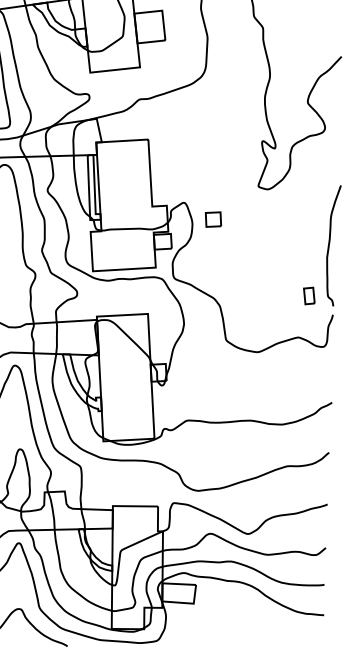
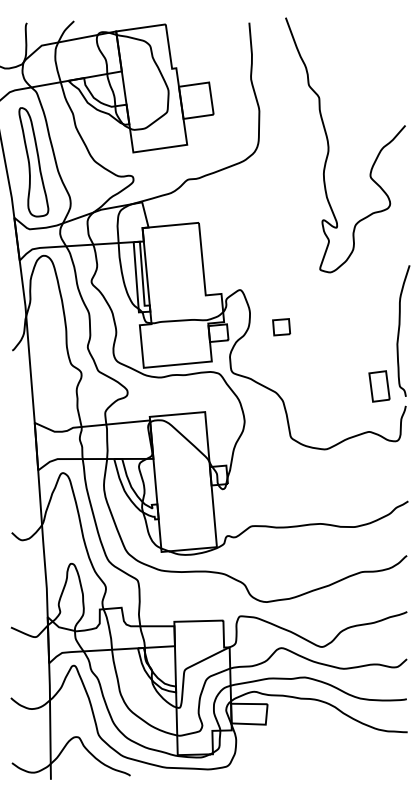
part: (213, 219) -> (281, 327), moved
part: (309, 296) -> (379, 386), size x1.67

